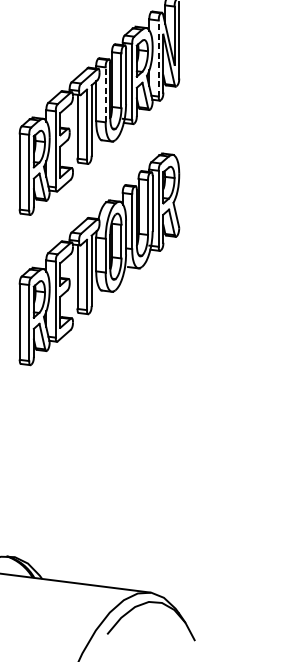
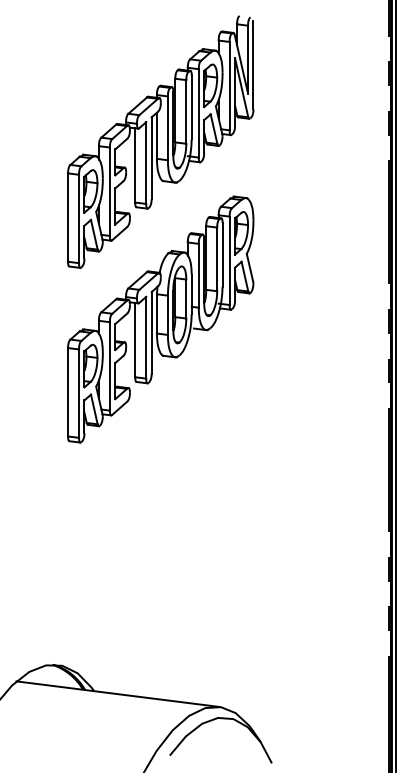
line: (158, 58) -> (229, 85), dashed -> solid
line: (105, 94) -> (167, 128), dashed -> solid

